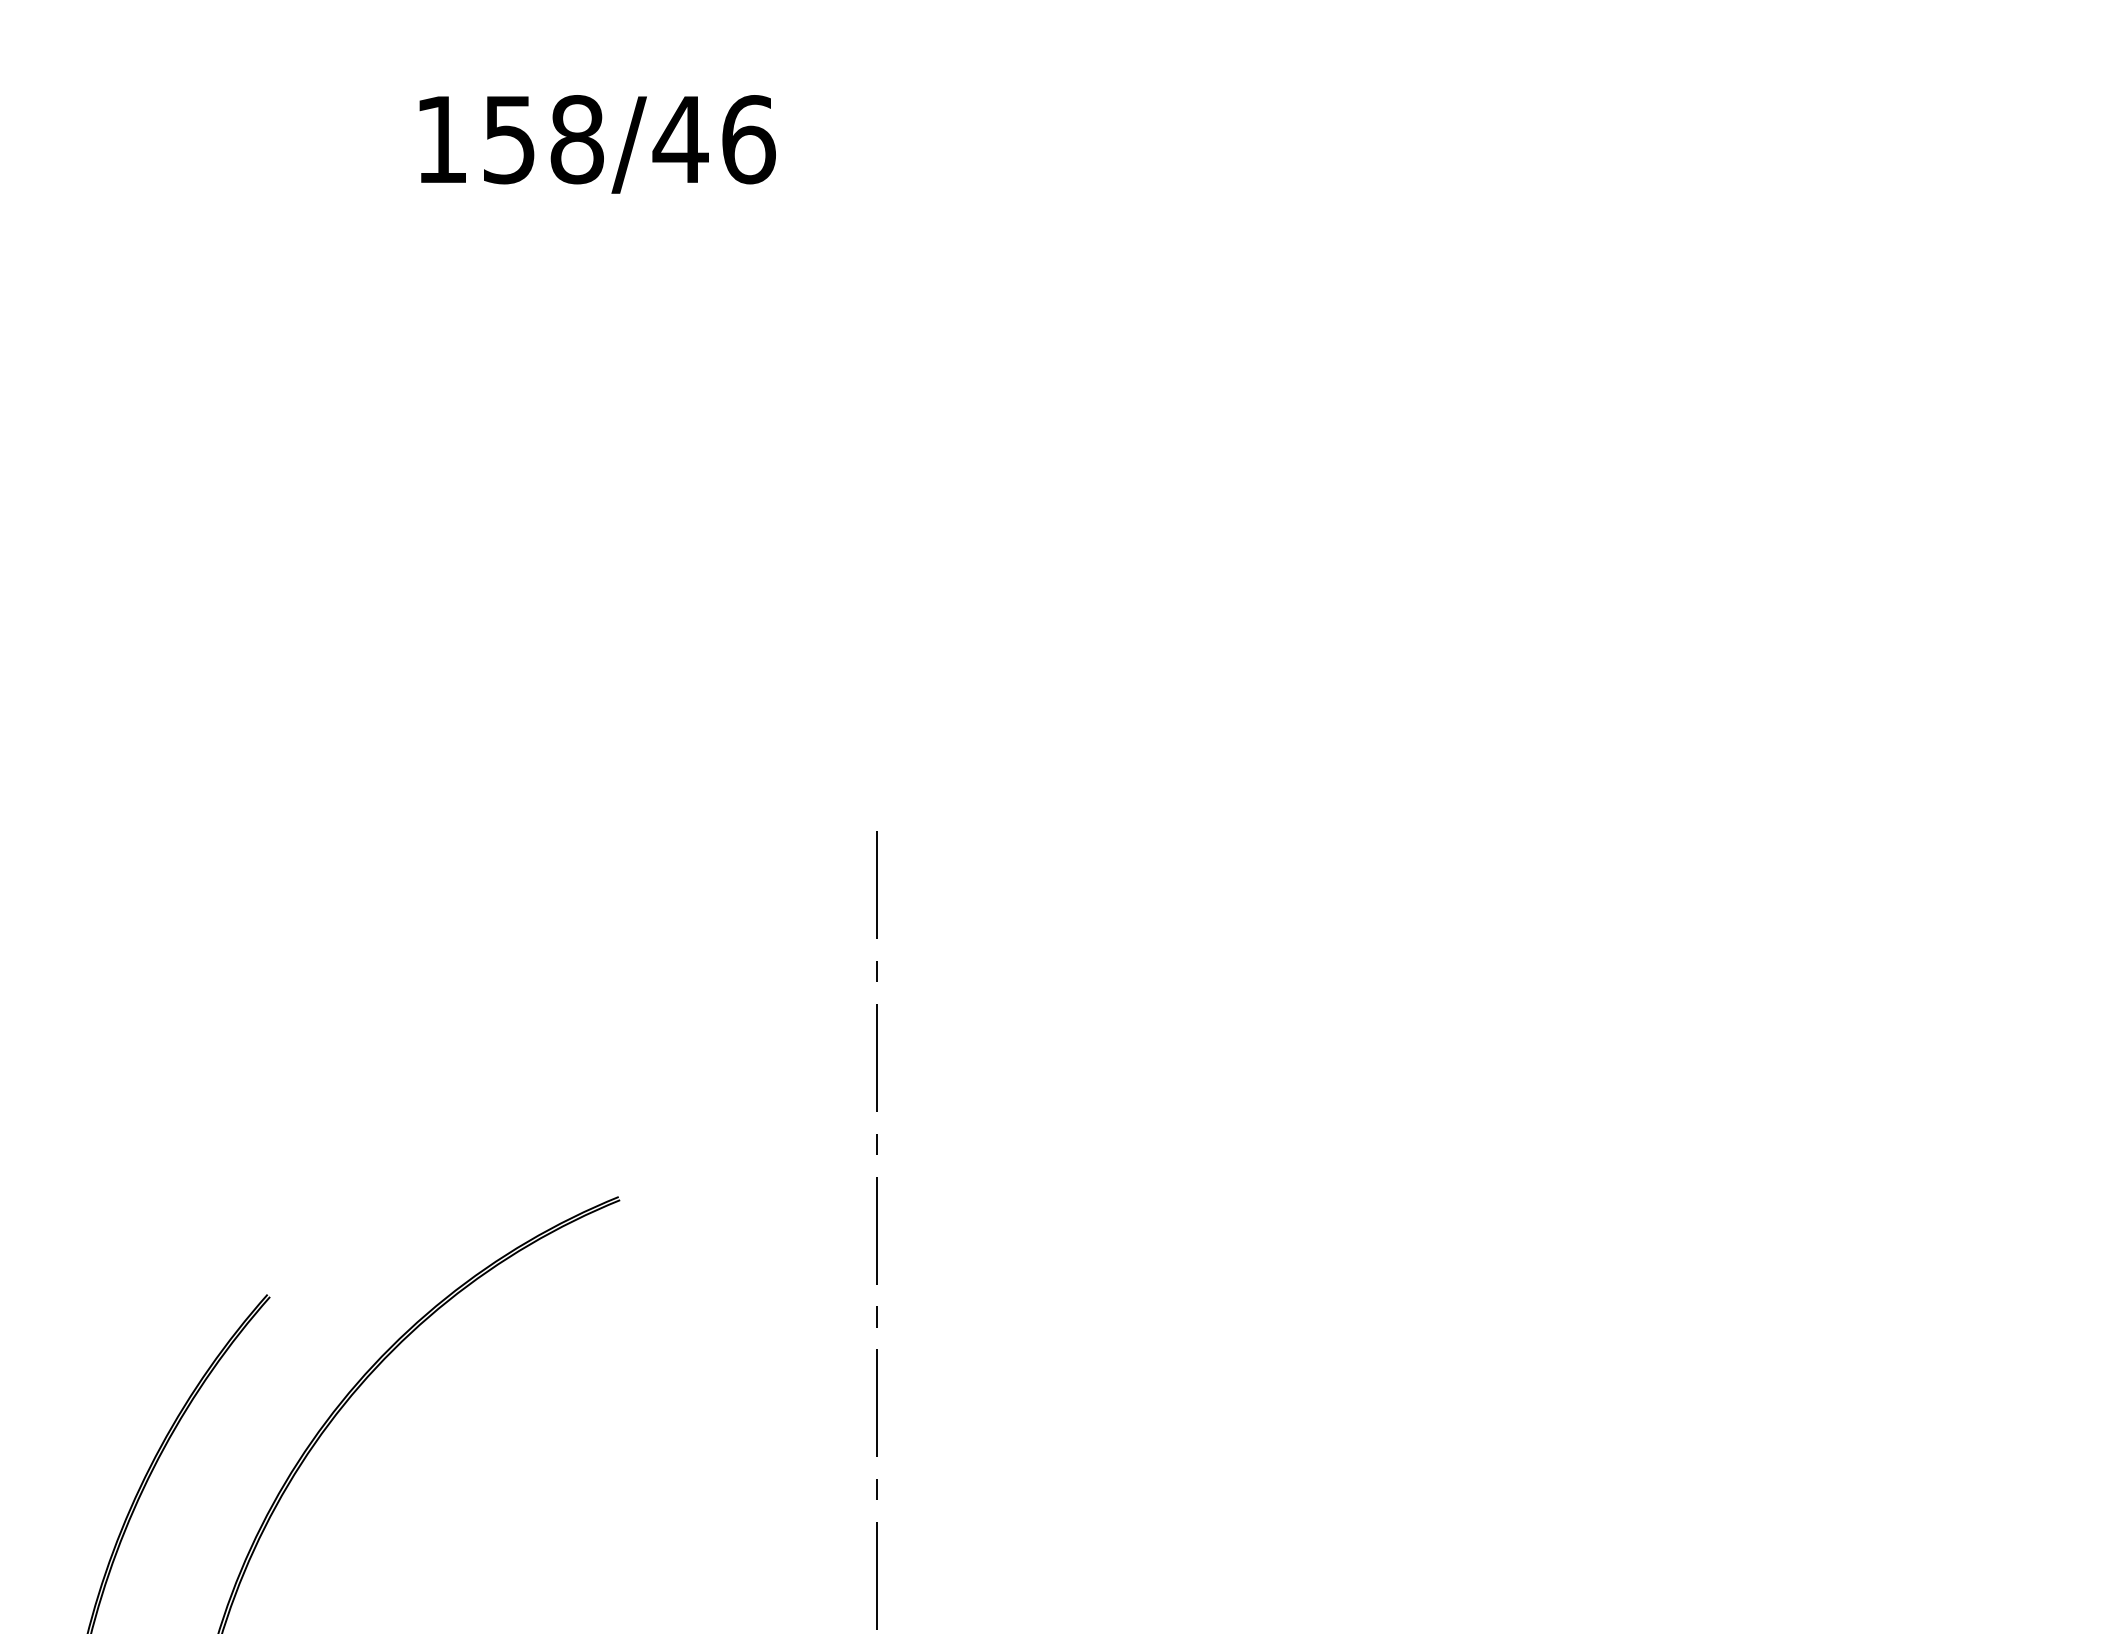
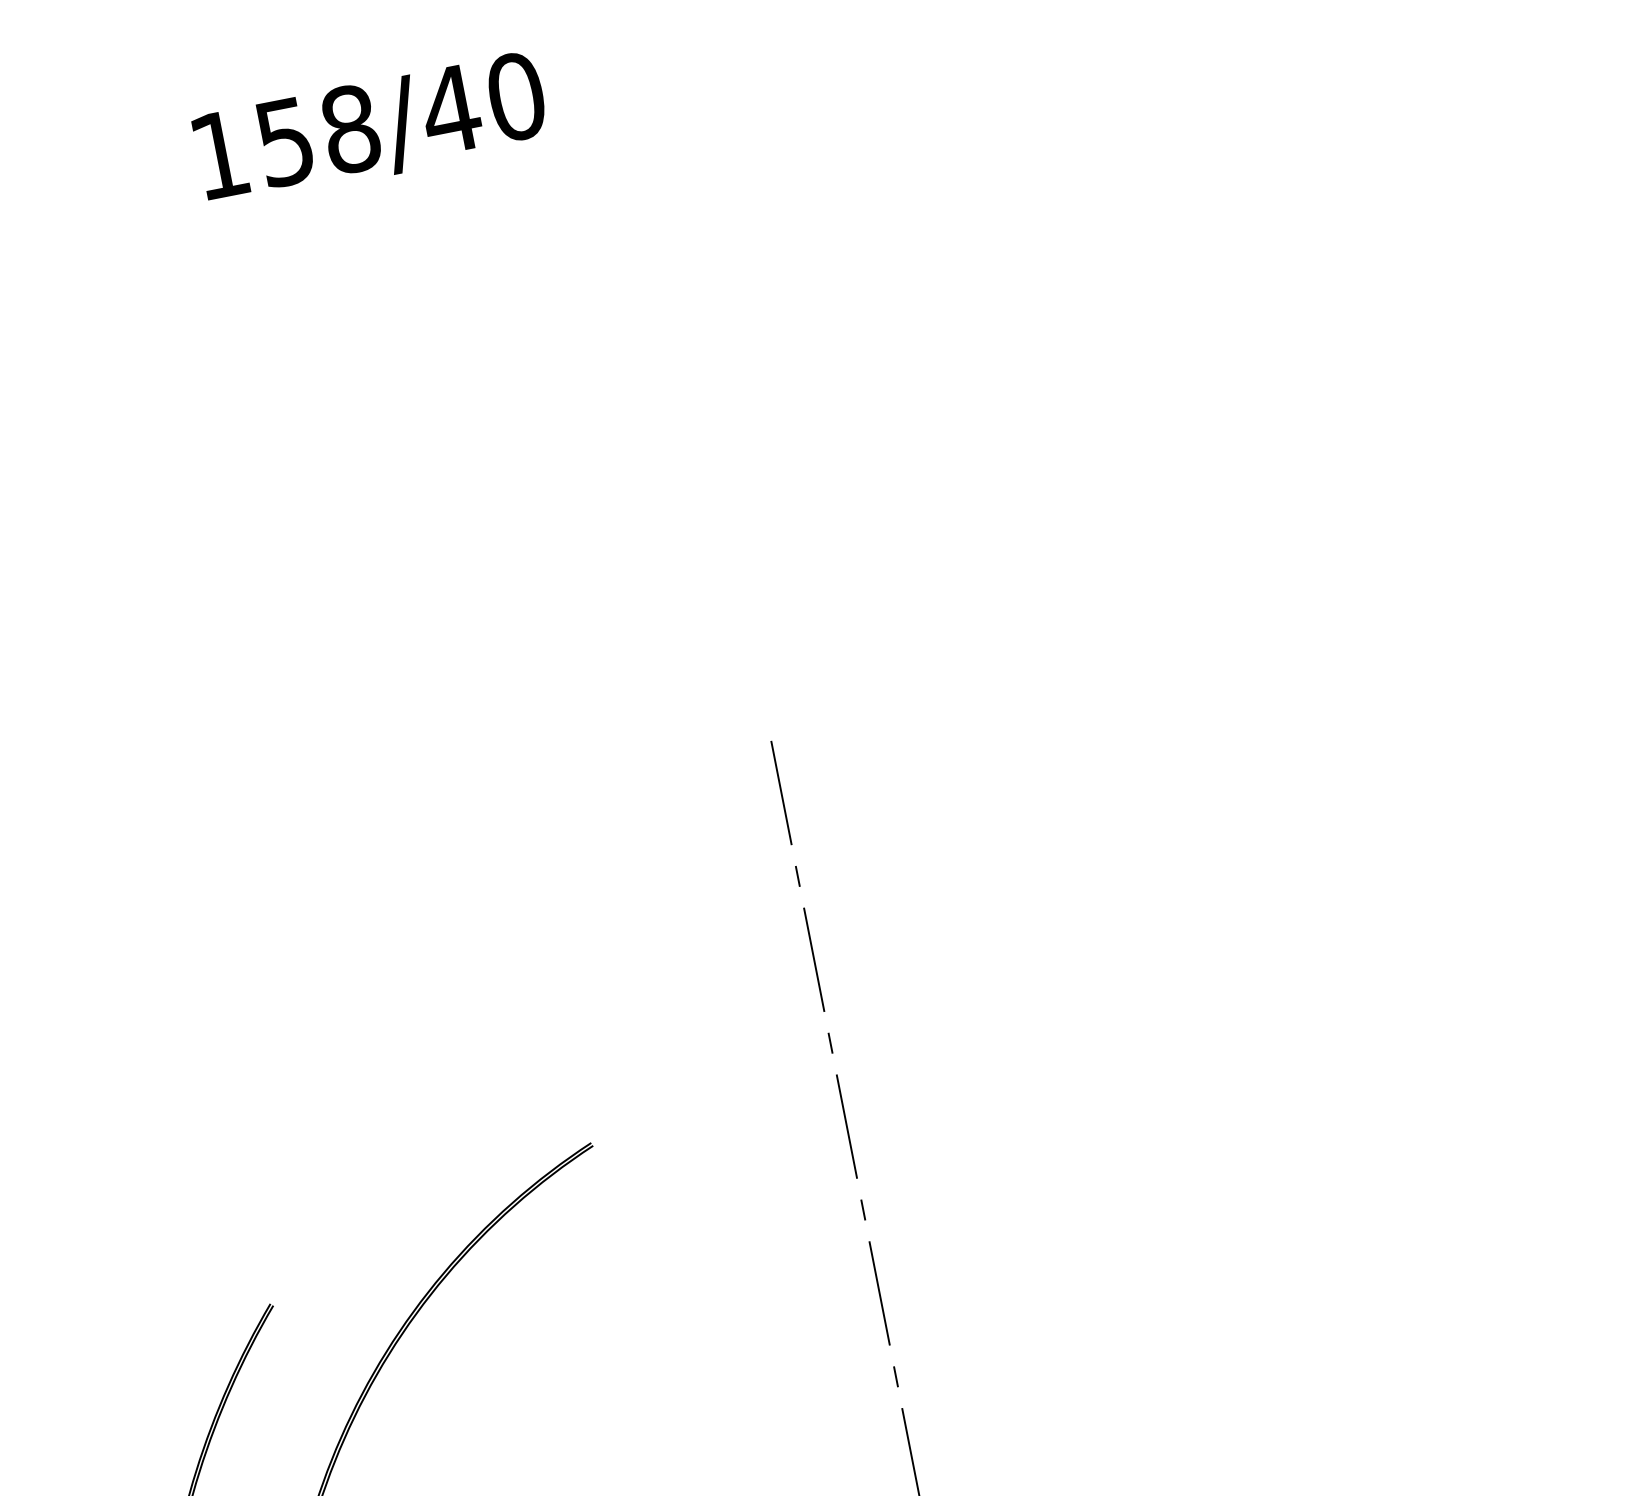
text: (748, 139) -> (516, 96), 158/46 -> 158/40

